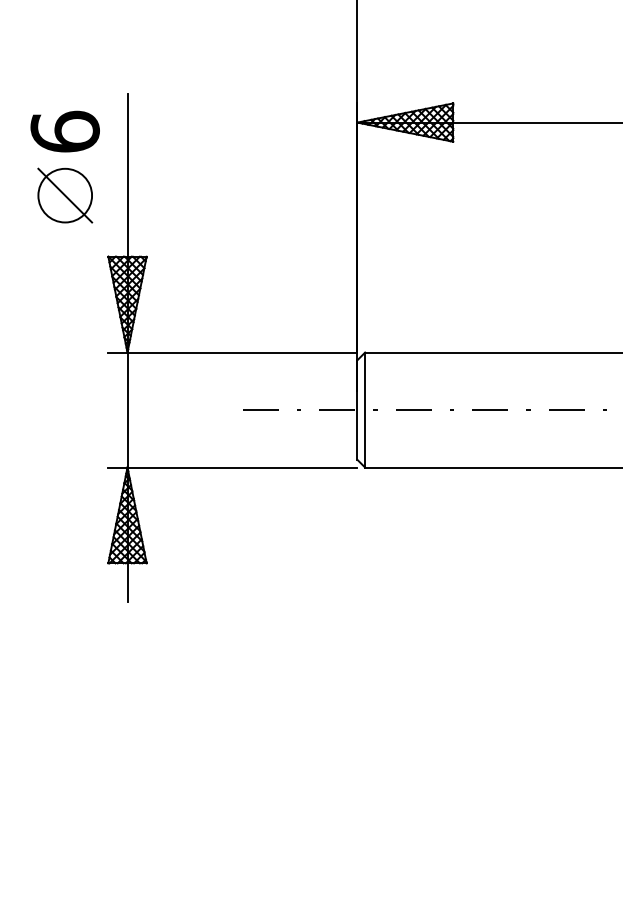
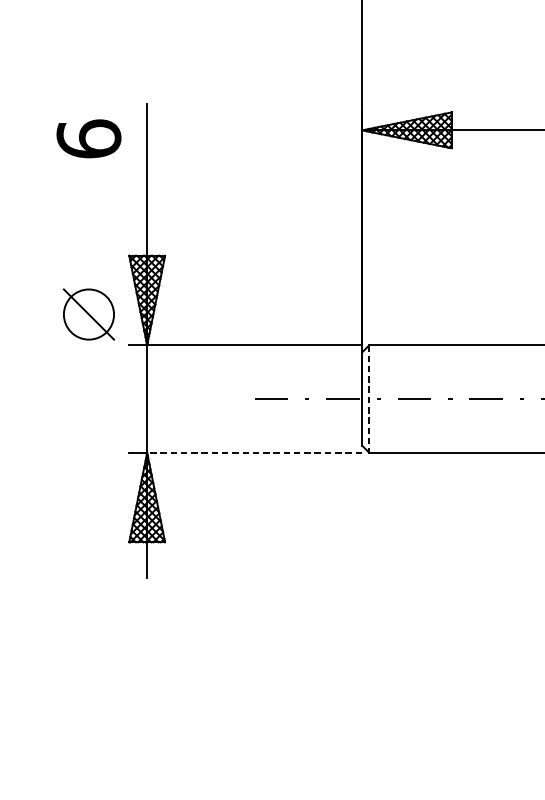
part: (65, 195) -> (89, 314), moved
line: (365, 410) -> (369, 399), solid -> dashed
line: (242, 467) -> (254, 452), solid -> dashed

